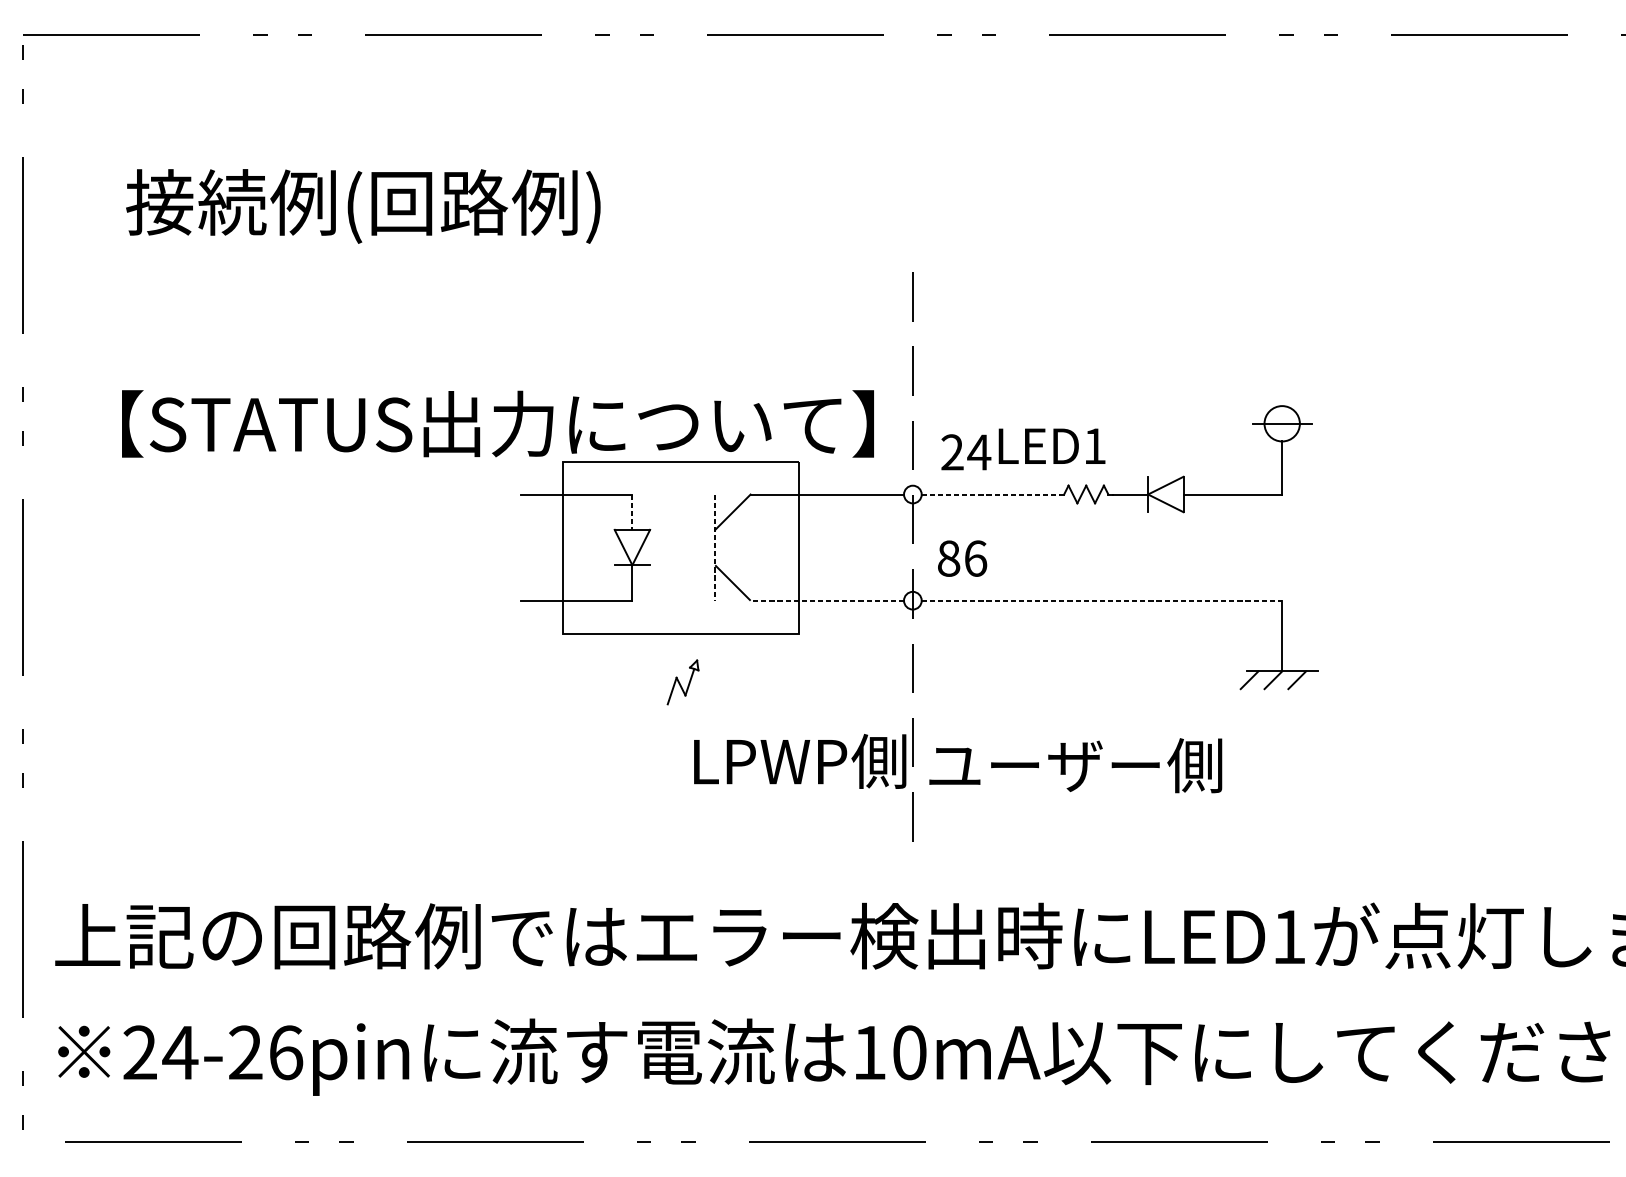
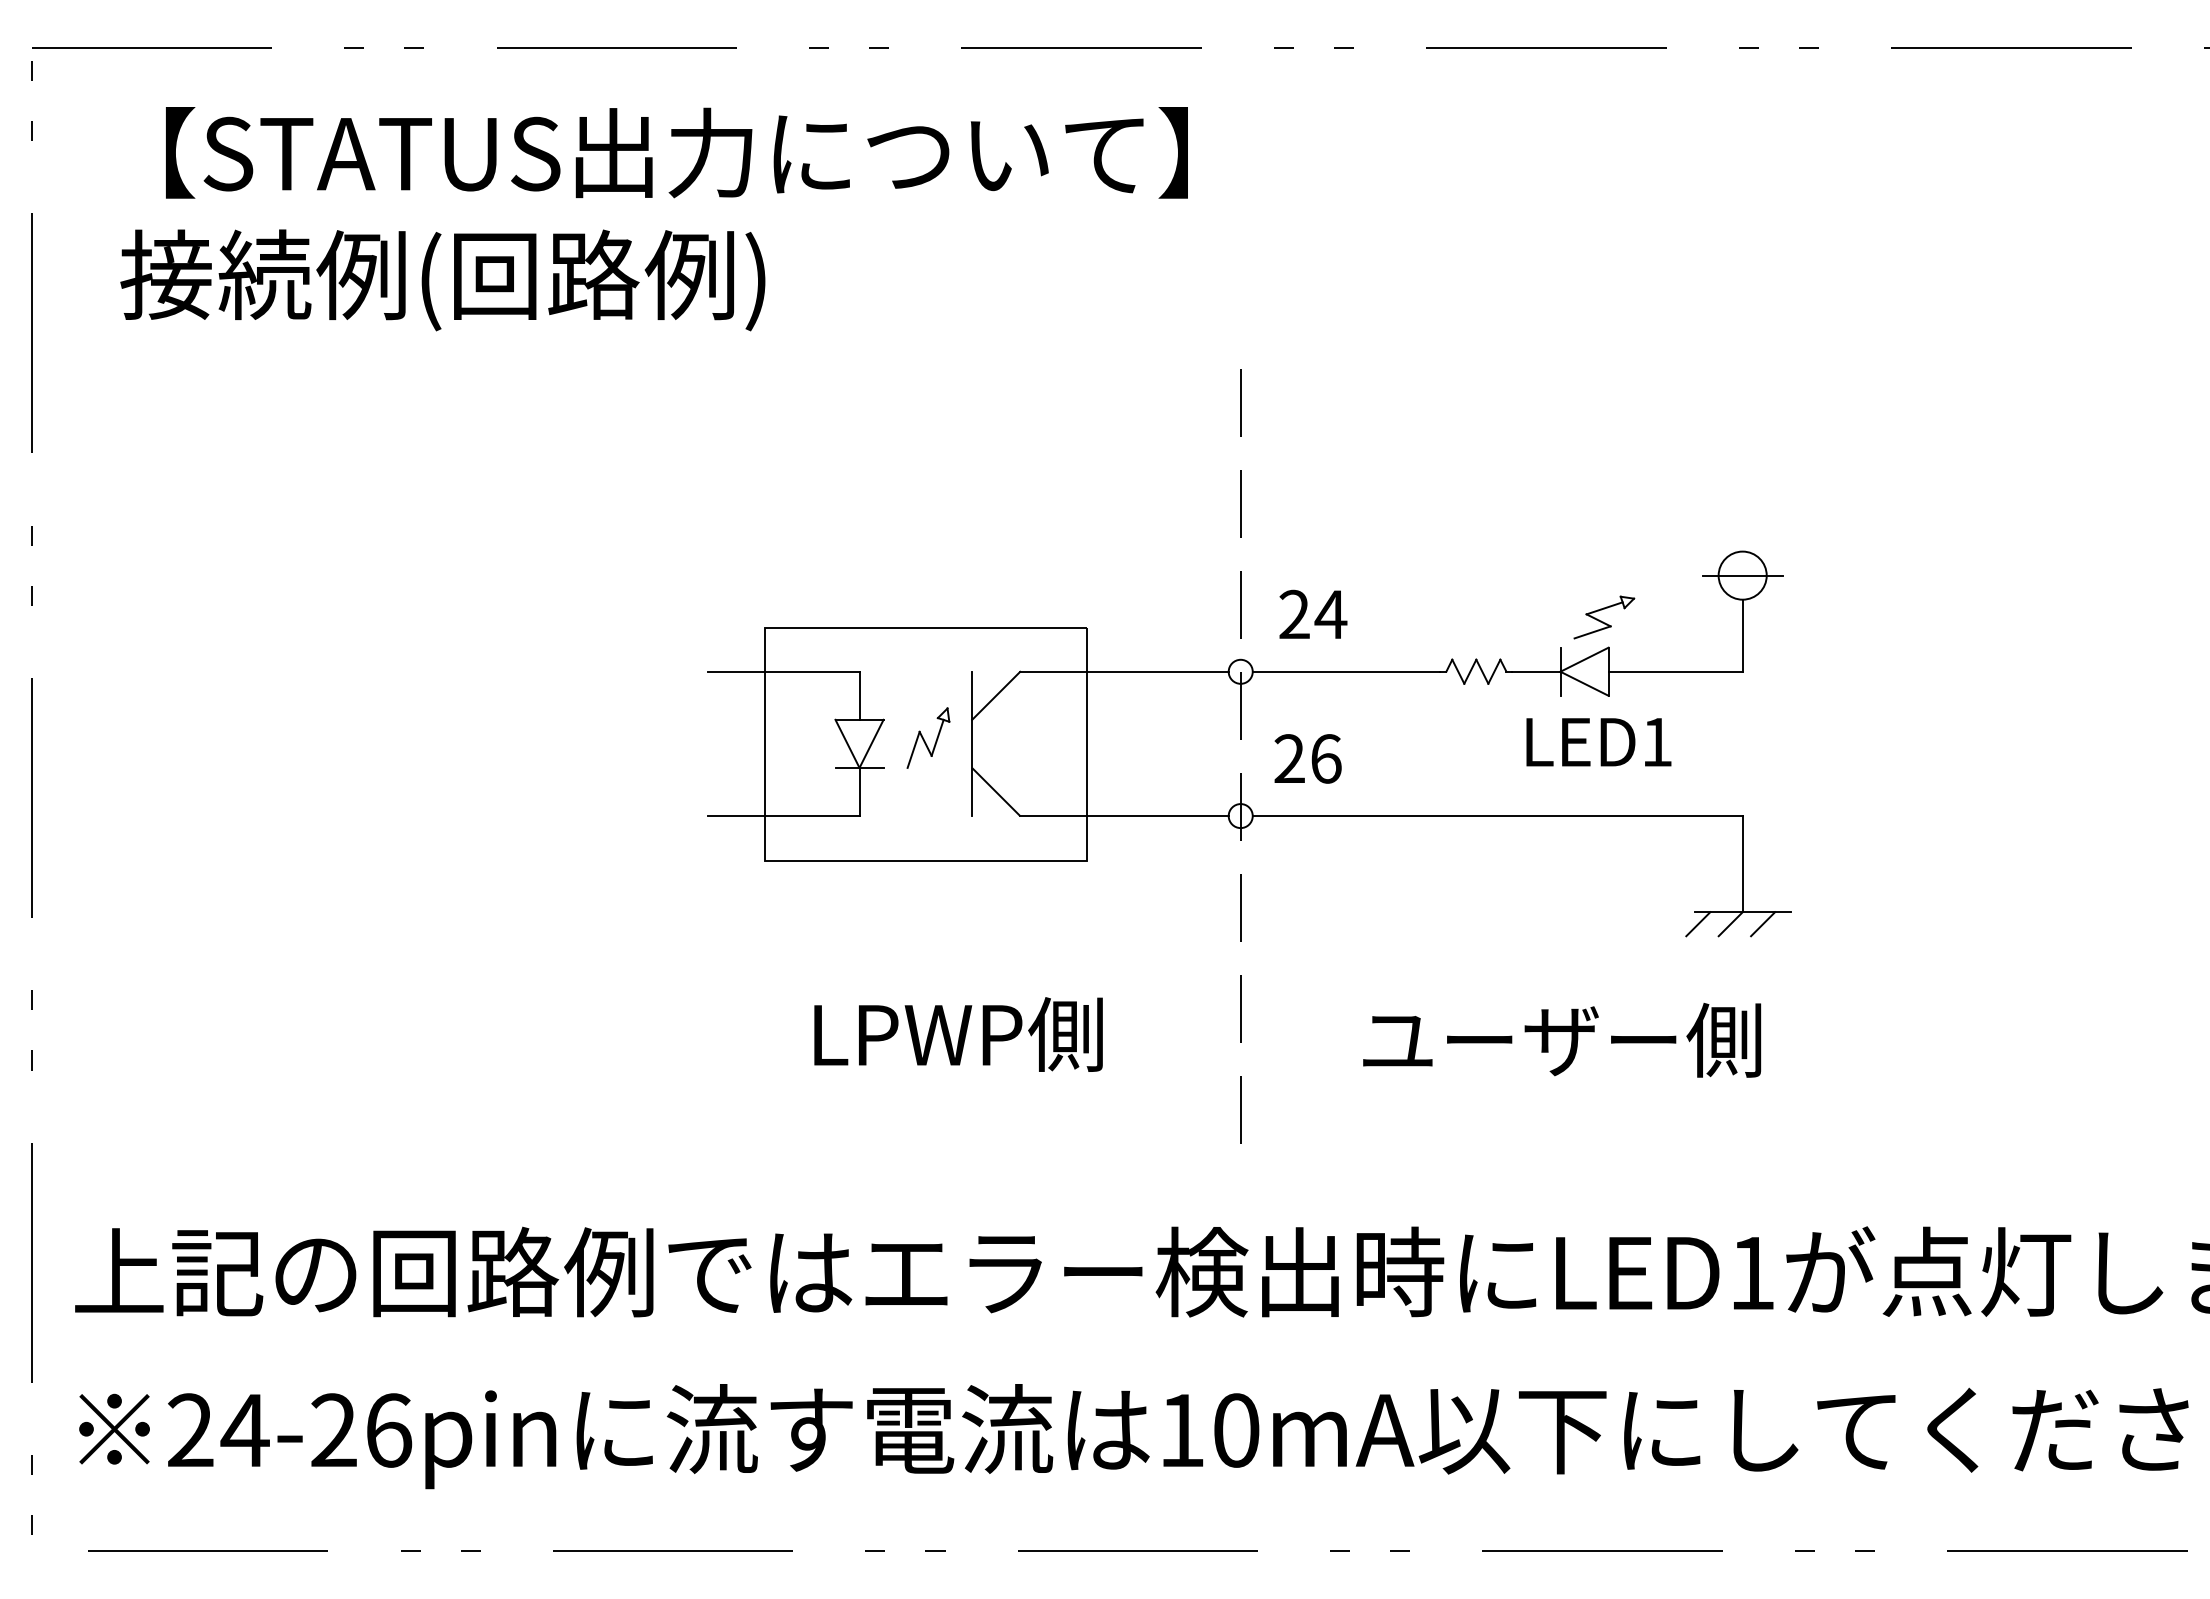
text: (363, 206) -> (442, 280), moved
text: (497, 423) -> (676, 152), moved
text: (1051, 446) -> (1598, 742), moved
part: (1180, 454) -> (1604, 617), added
line: (990, 494) -> (1346, 671), dashed -> solid
line: (632, 512) -> (859, 696), dashed -> solid
line: (715, 548) -> (972, 744), dashed -> solid
text: (948, 558) -> (1289, 758), 86 -> 26
line: (826, 601) -> (1123, 816), dashed -> solid
line: (1101, 601) -> (1497, 816), dashed -> solid
part: (683, 681) -> (928, 737), moved
text: (800, 761) -> (958, 1034), moved
text: (1076, 765) -> (1562, 1040), moved

